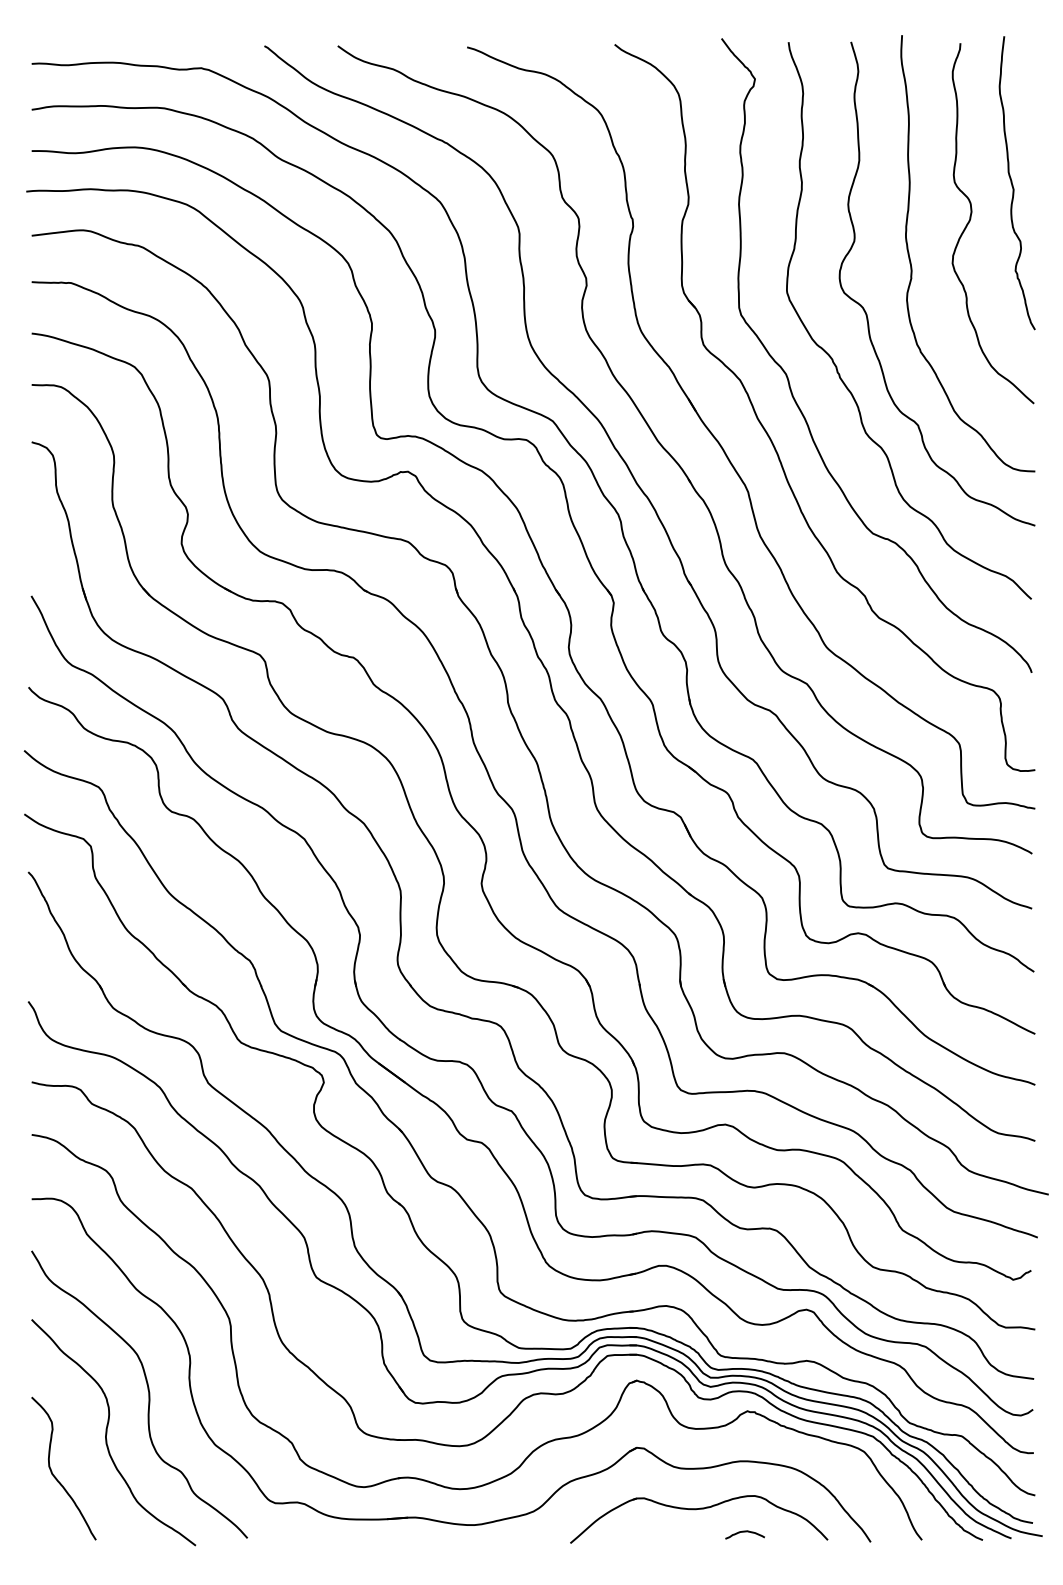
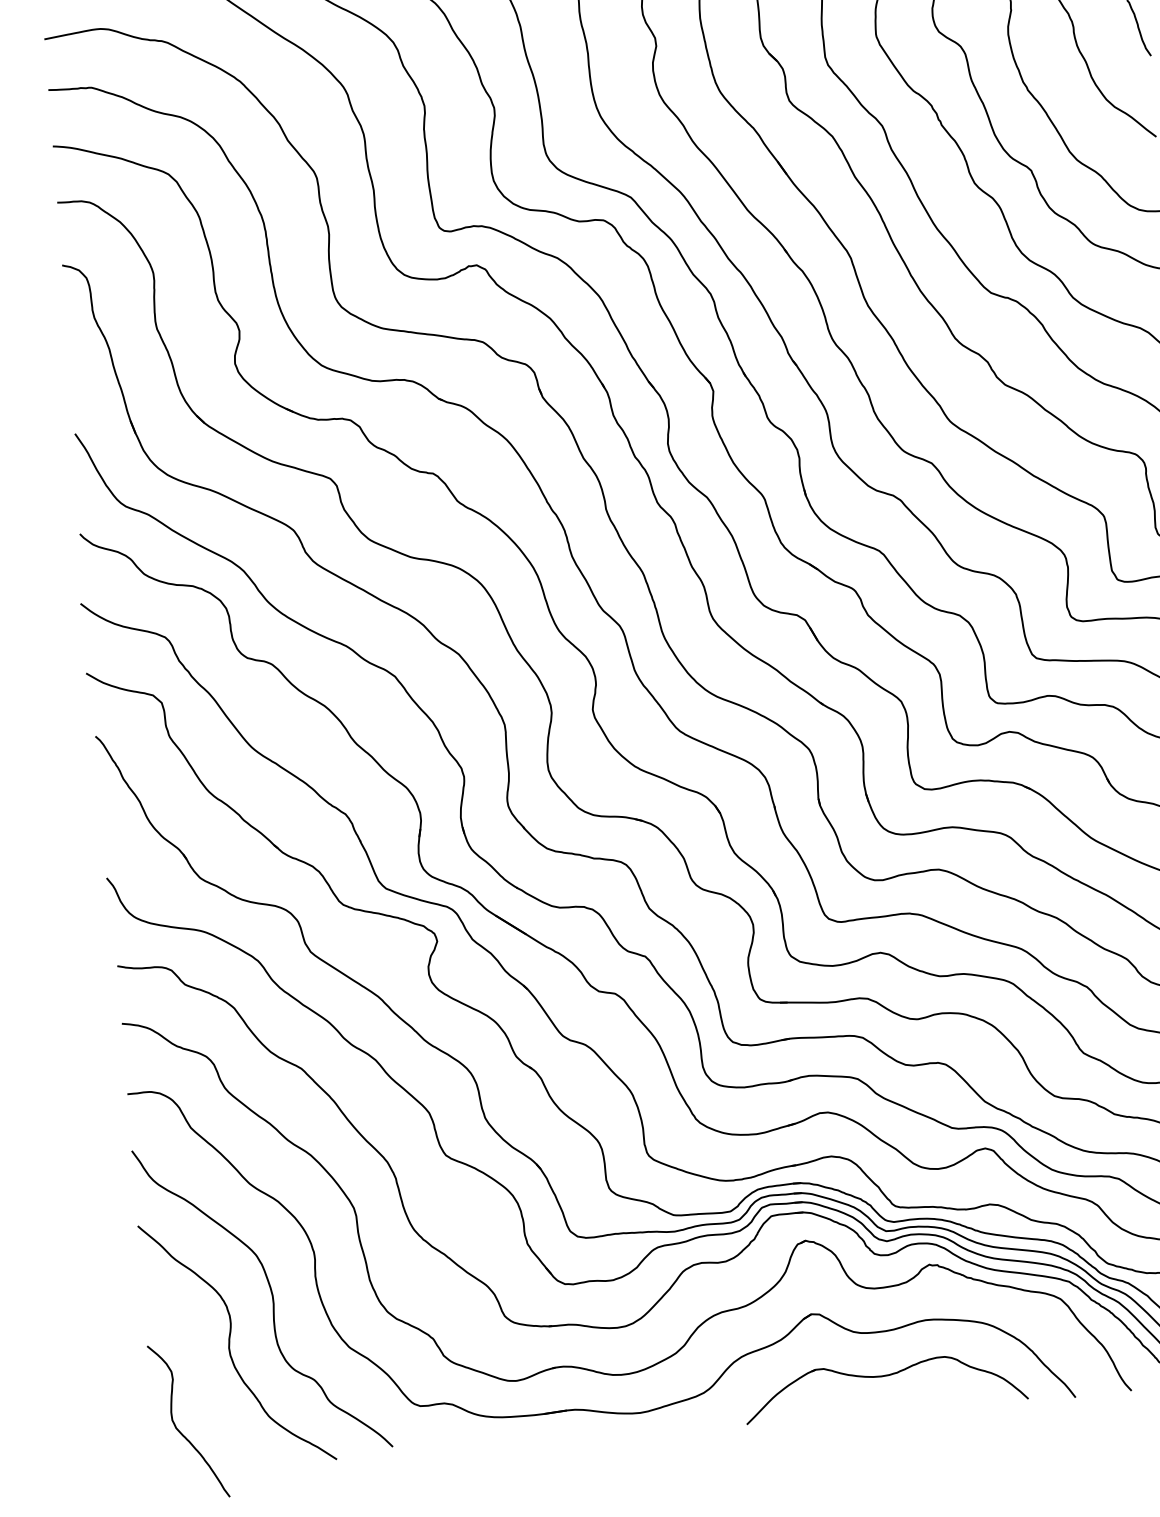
curve: (53, 1473) -> (177, 1427), moved
curve: (744, 1532) -> (936, 1397), removed

